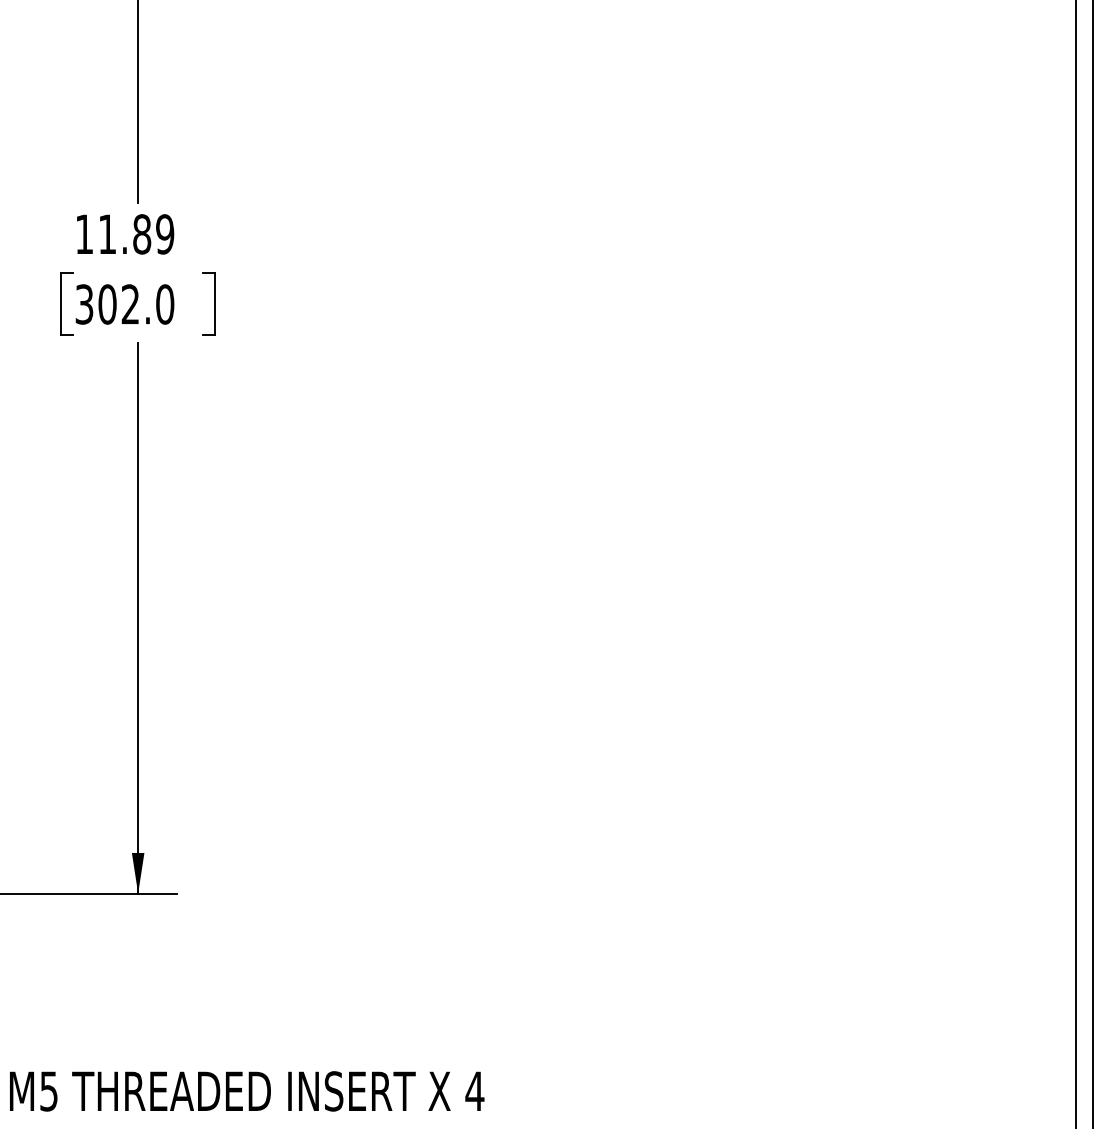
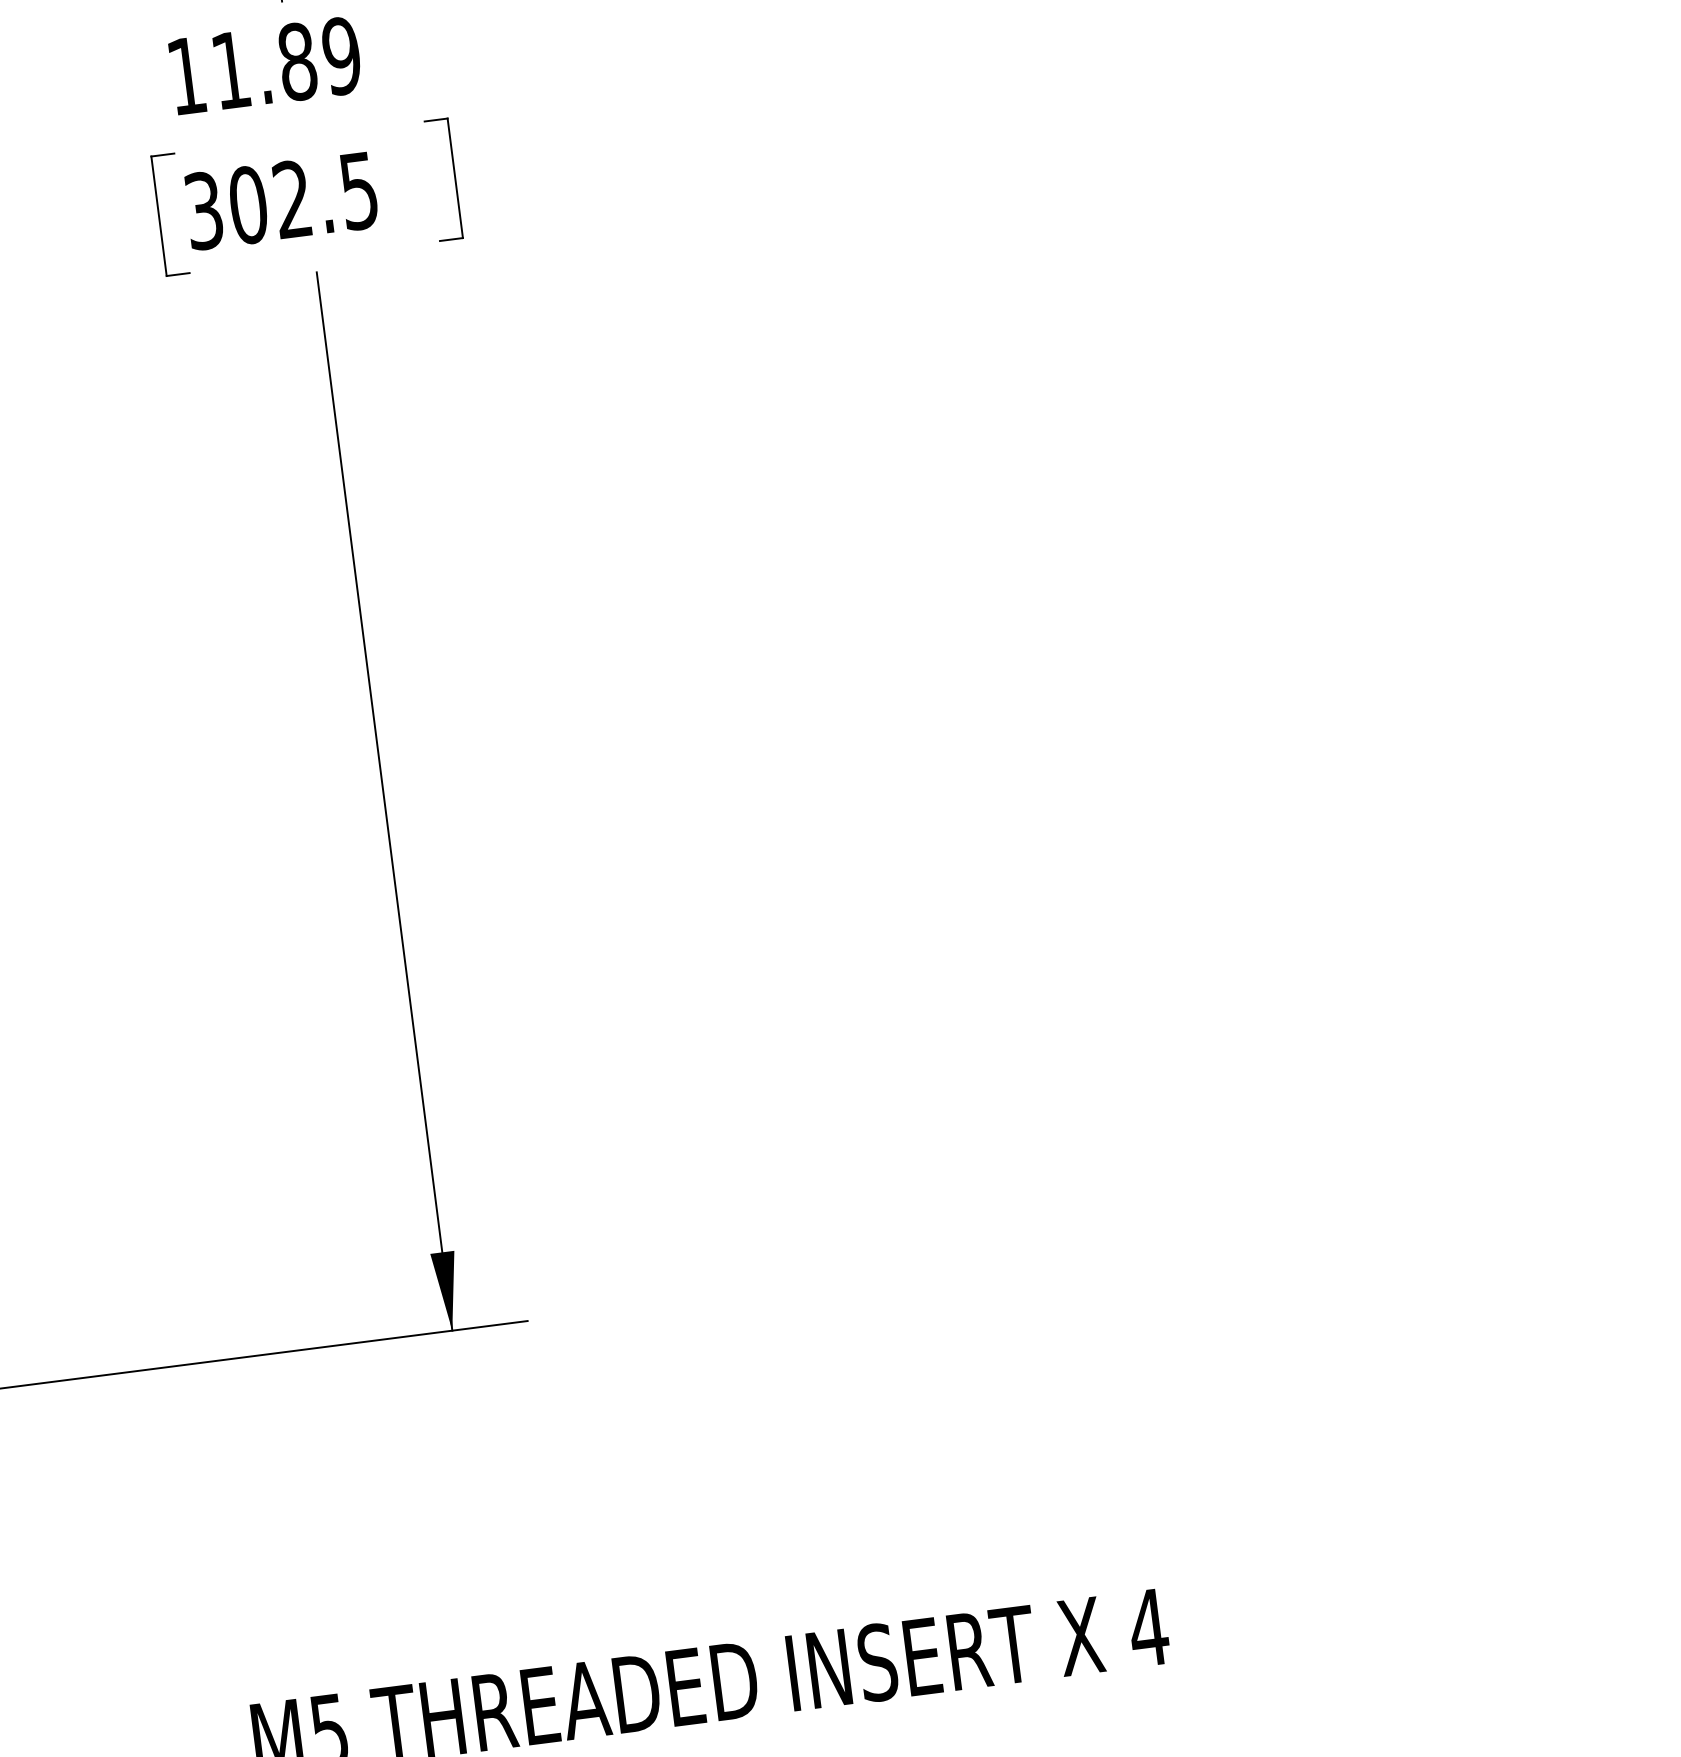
text: (165, 304) -> (359, 190), 302.0 -> 302.5

